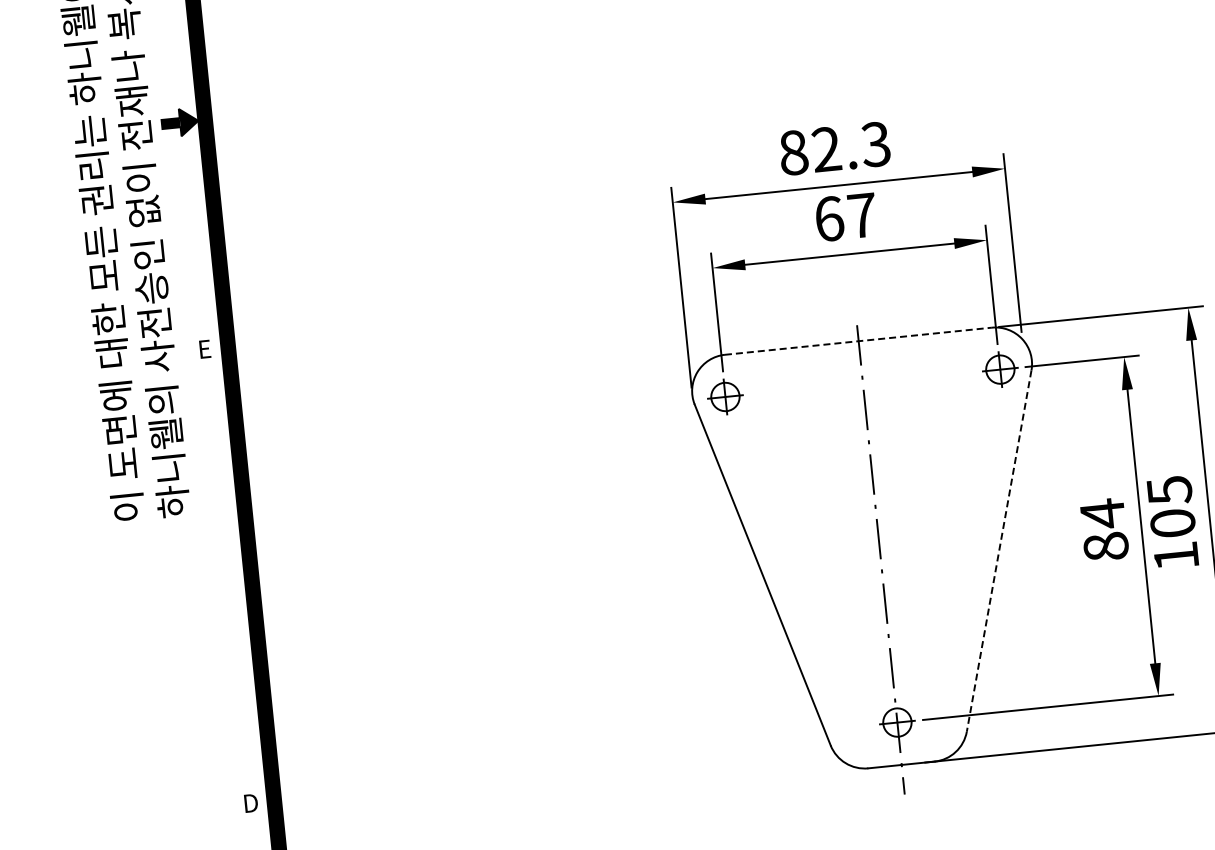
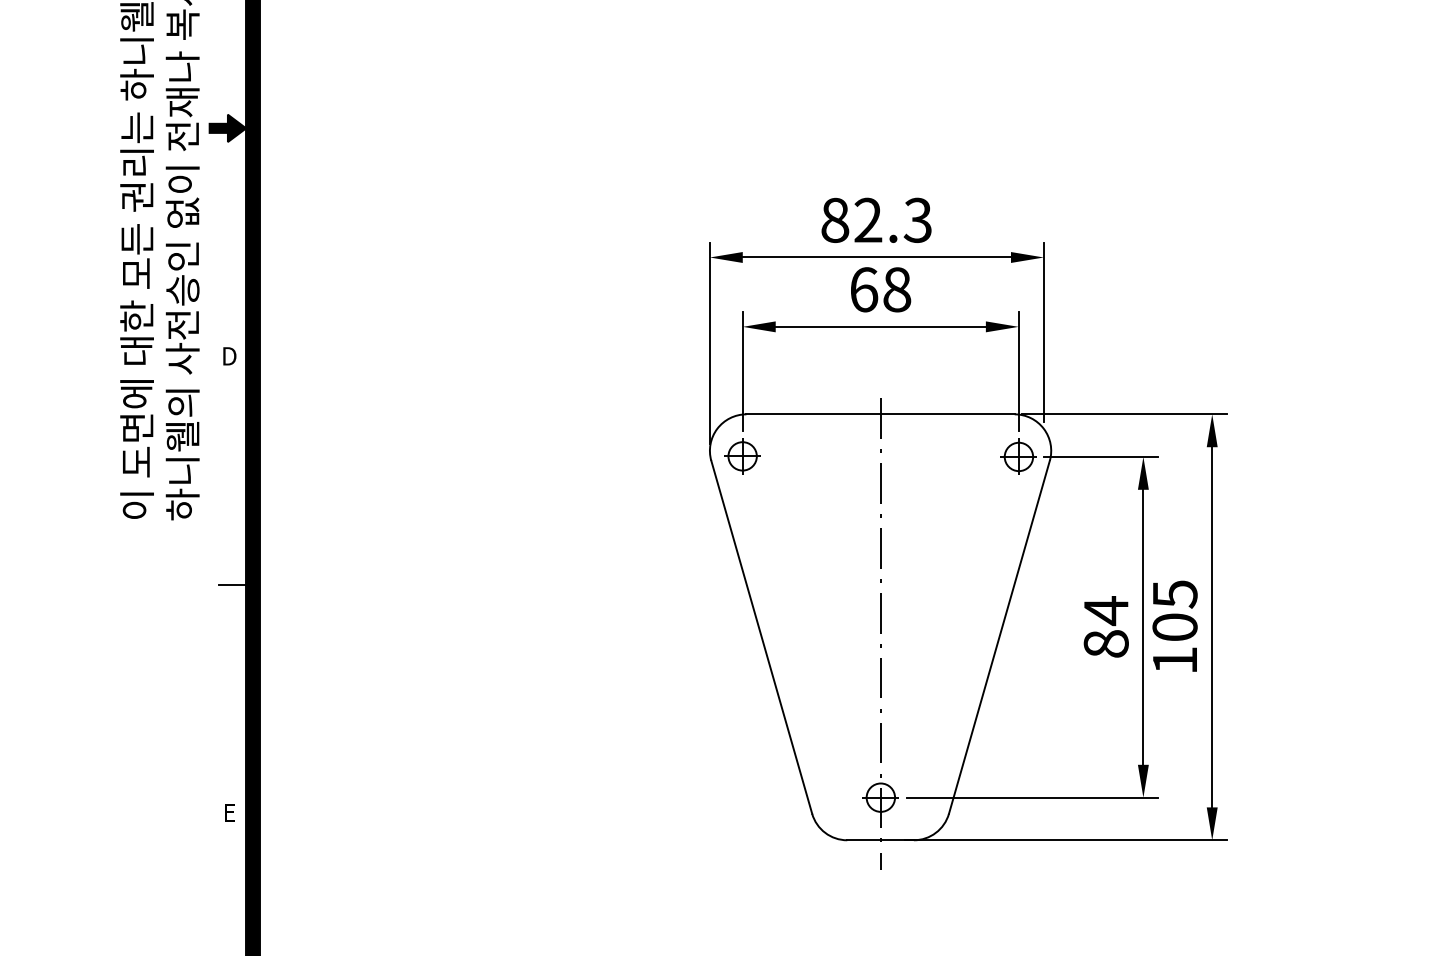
text: (862, 215) -> (897, 289), 67 -> 68
line: (859, 341) -> (881, 414), dashed -> solid
text: (204, 349) -> (229, 356), E -> D
line: (999, 551) -> (999, 637), dashed -> solid
line: (230, 576) -> (232, 584), added
text: (250, 803) -> (229, 812), D -> E

